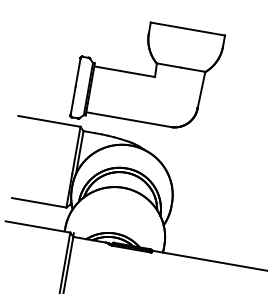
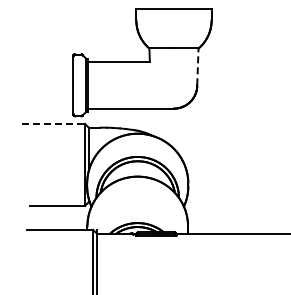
line: (201, 89) -> (197, 66), solid -> dashed
line: (49, 120) -> (53, 123), solid -> dashed

